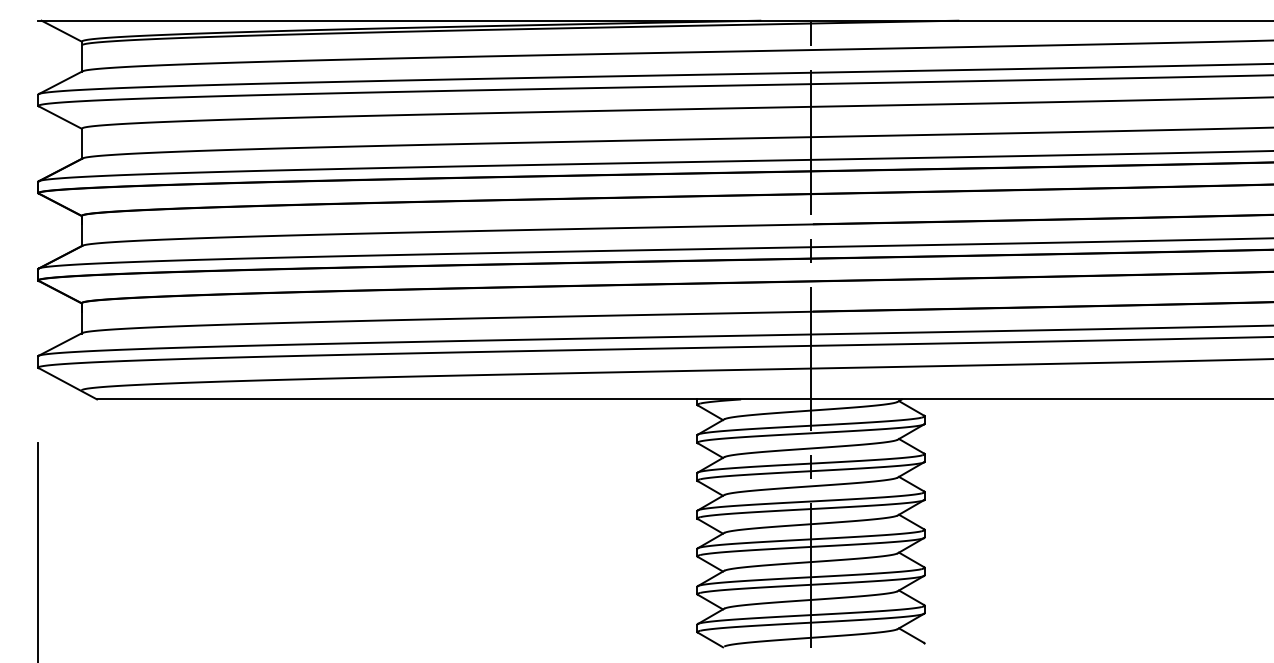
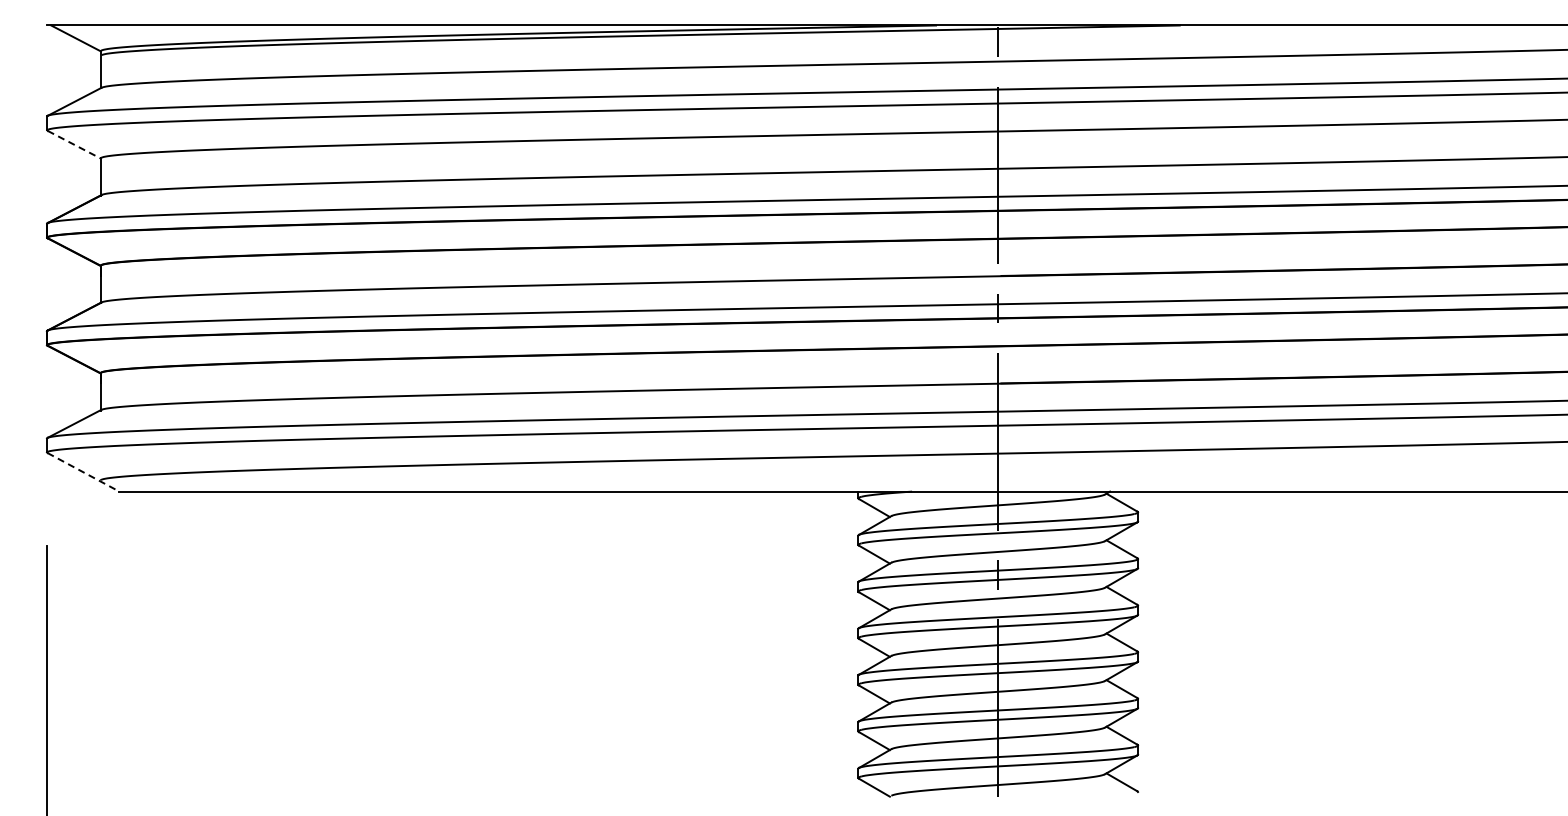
line: (60, 117) -> (74, 144), solid -> dashed
line: (67, 383) -> (83, 472), solid -> dashed

